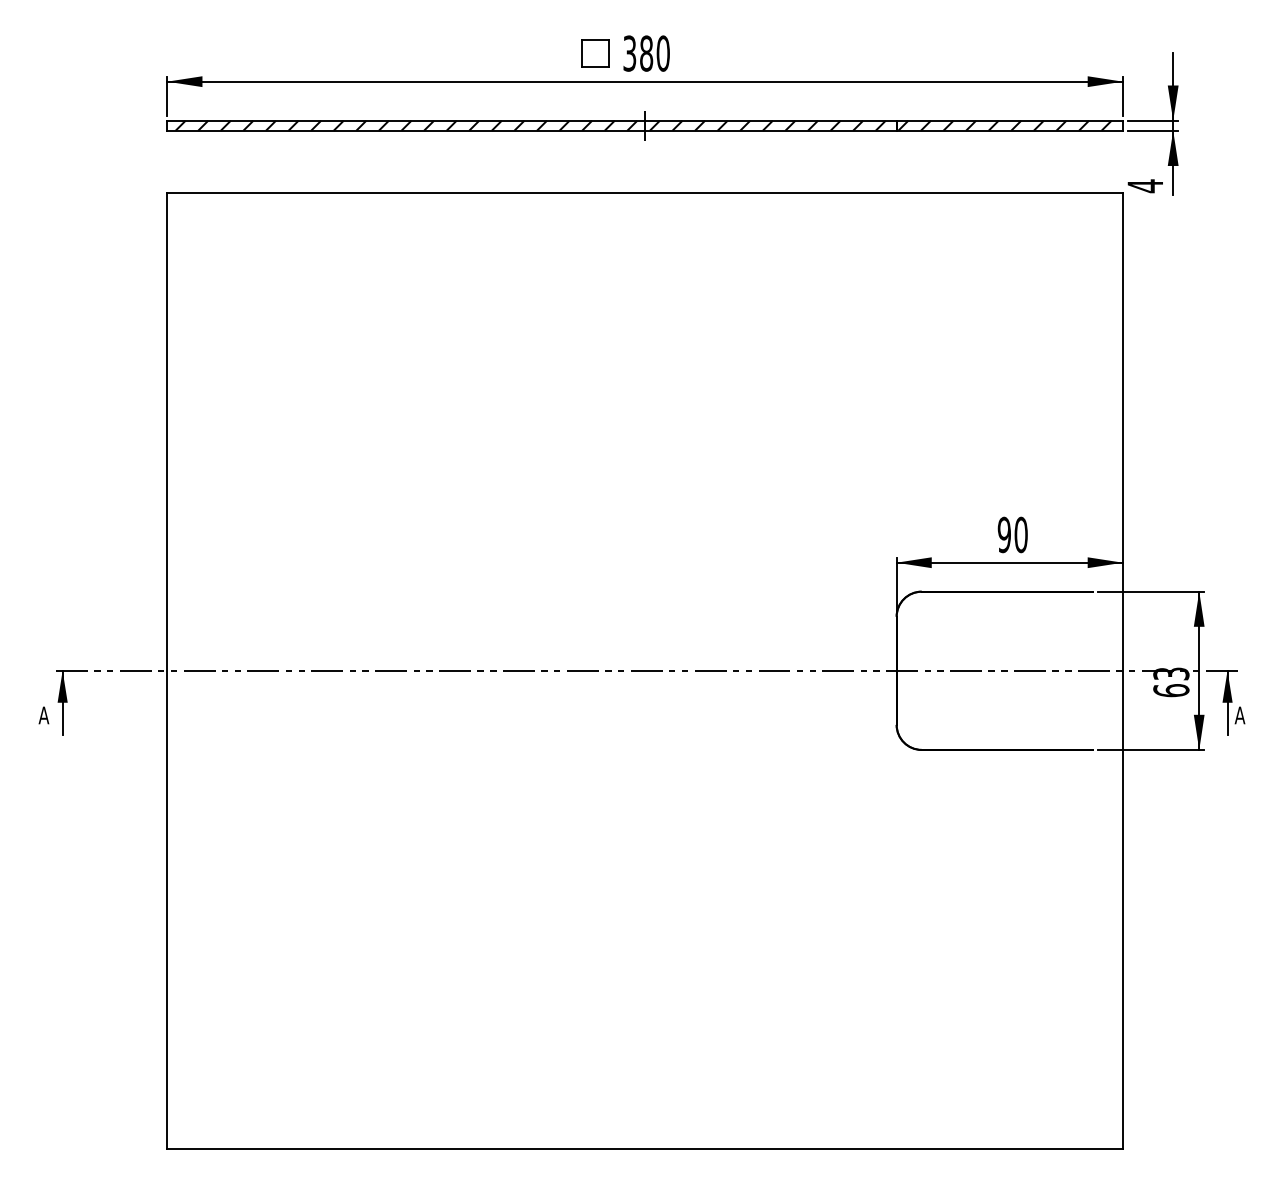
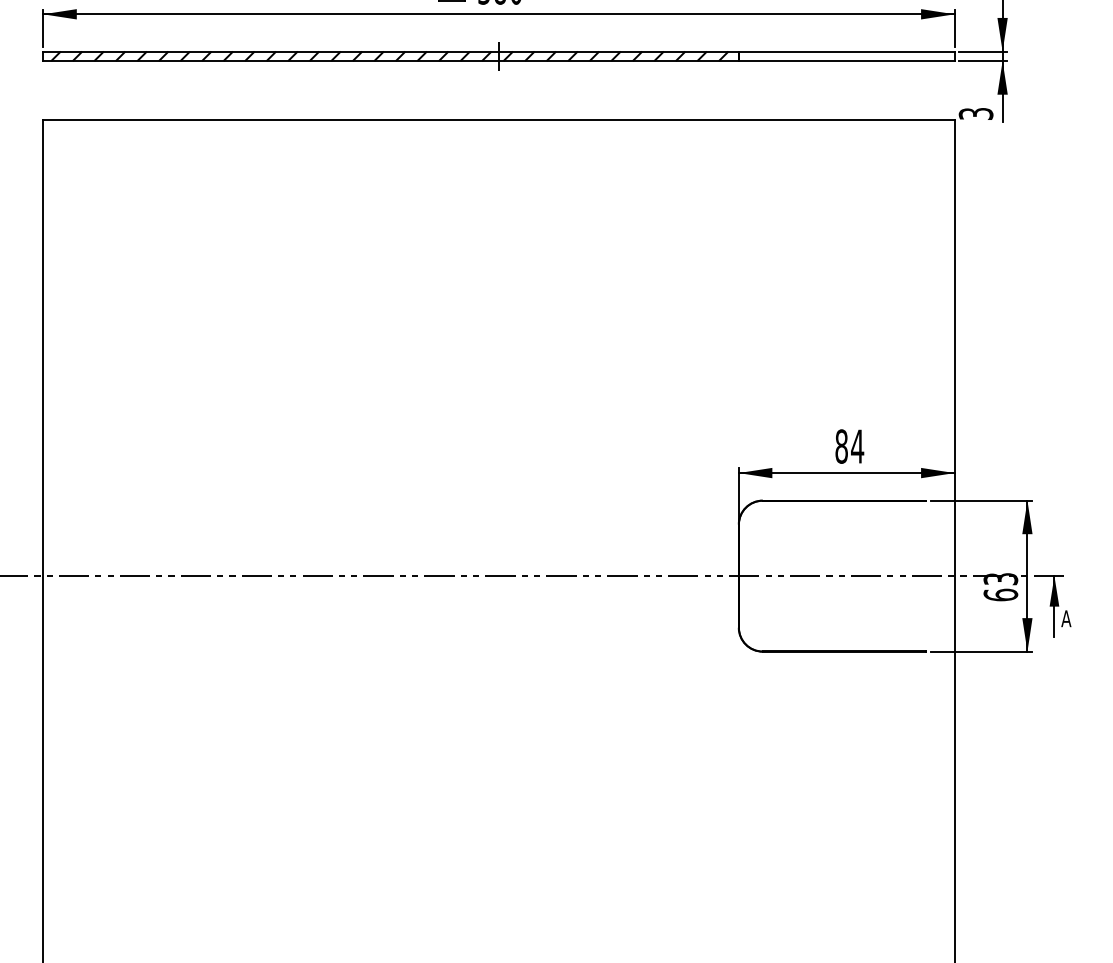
hatch: (1004, 125) -> (841, 56), removed
text: (1145, 186) -> (976, 114), 4 -> 3
text: (1012, 534) -> (849, 446), 90 -> 84

